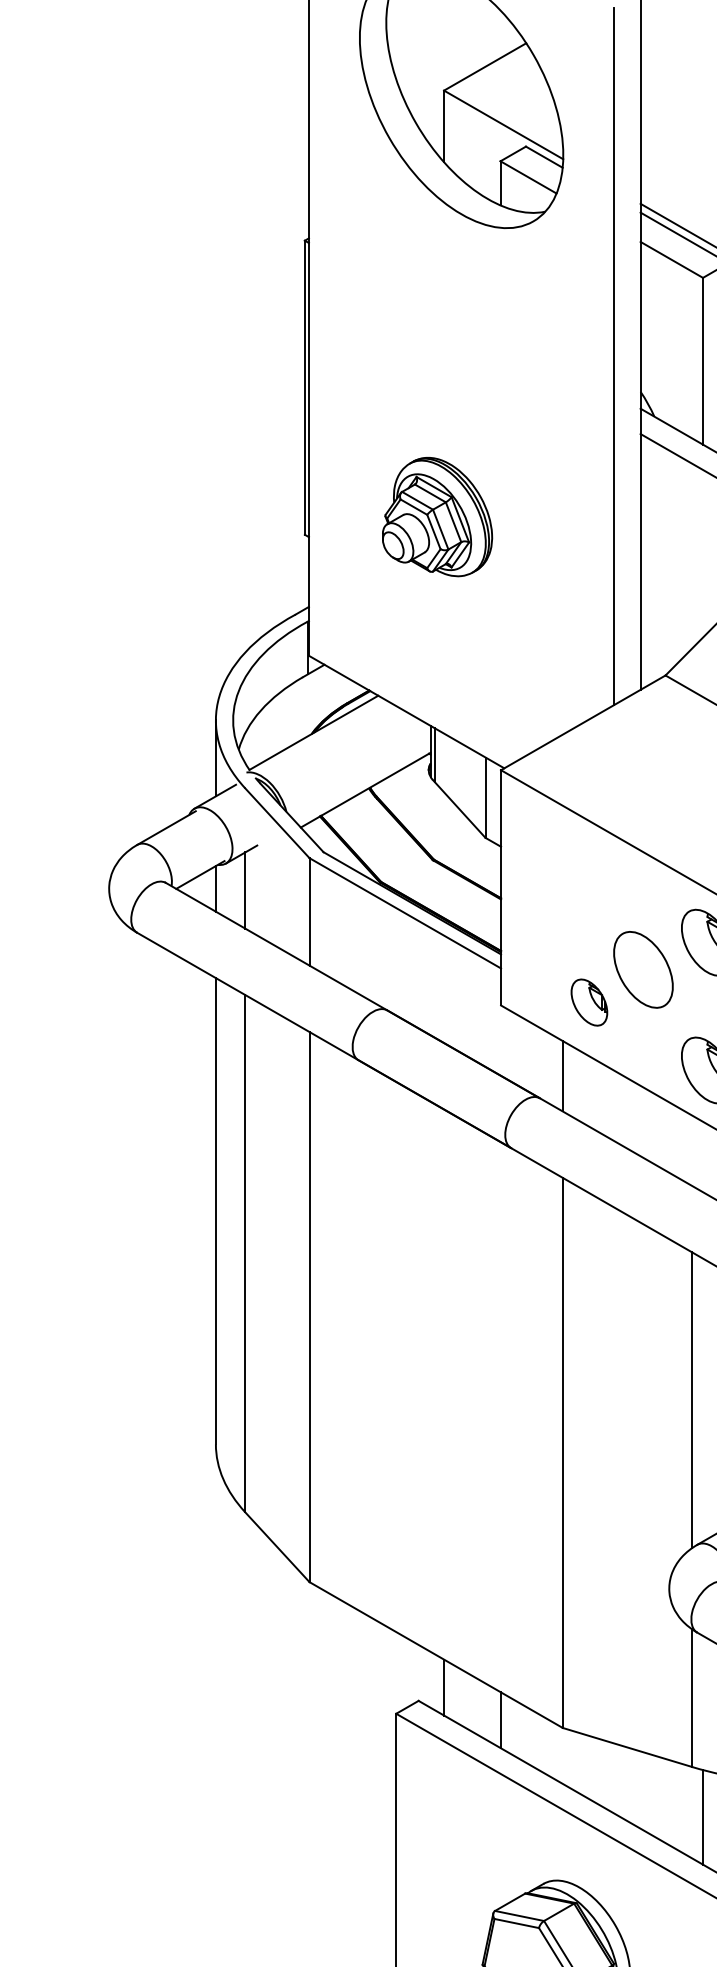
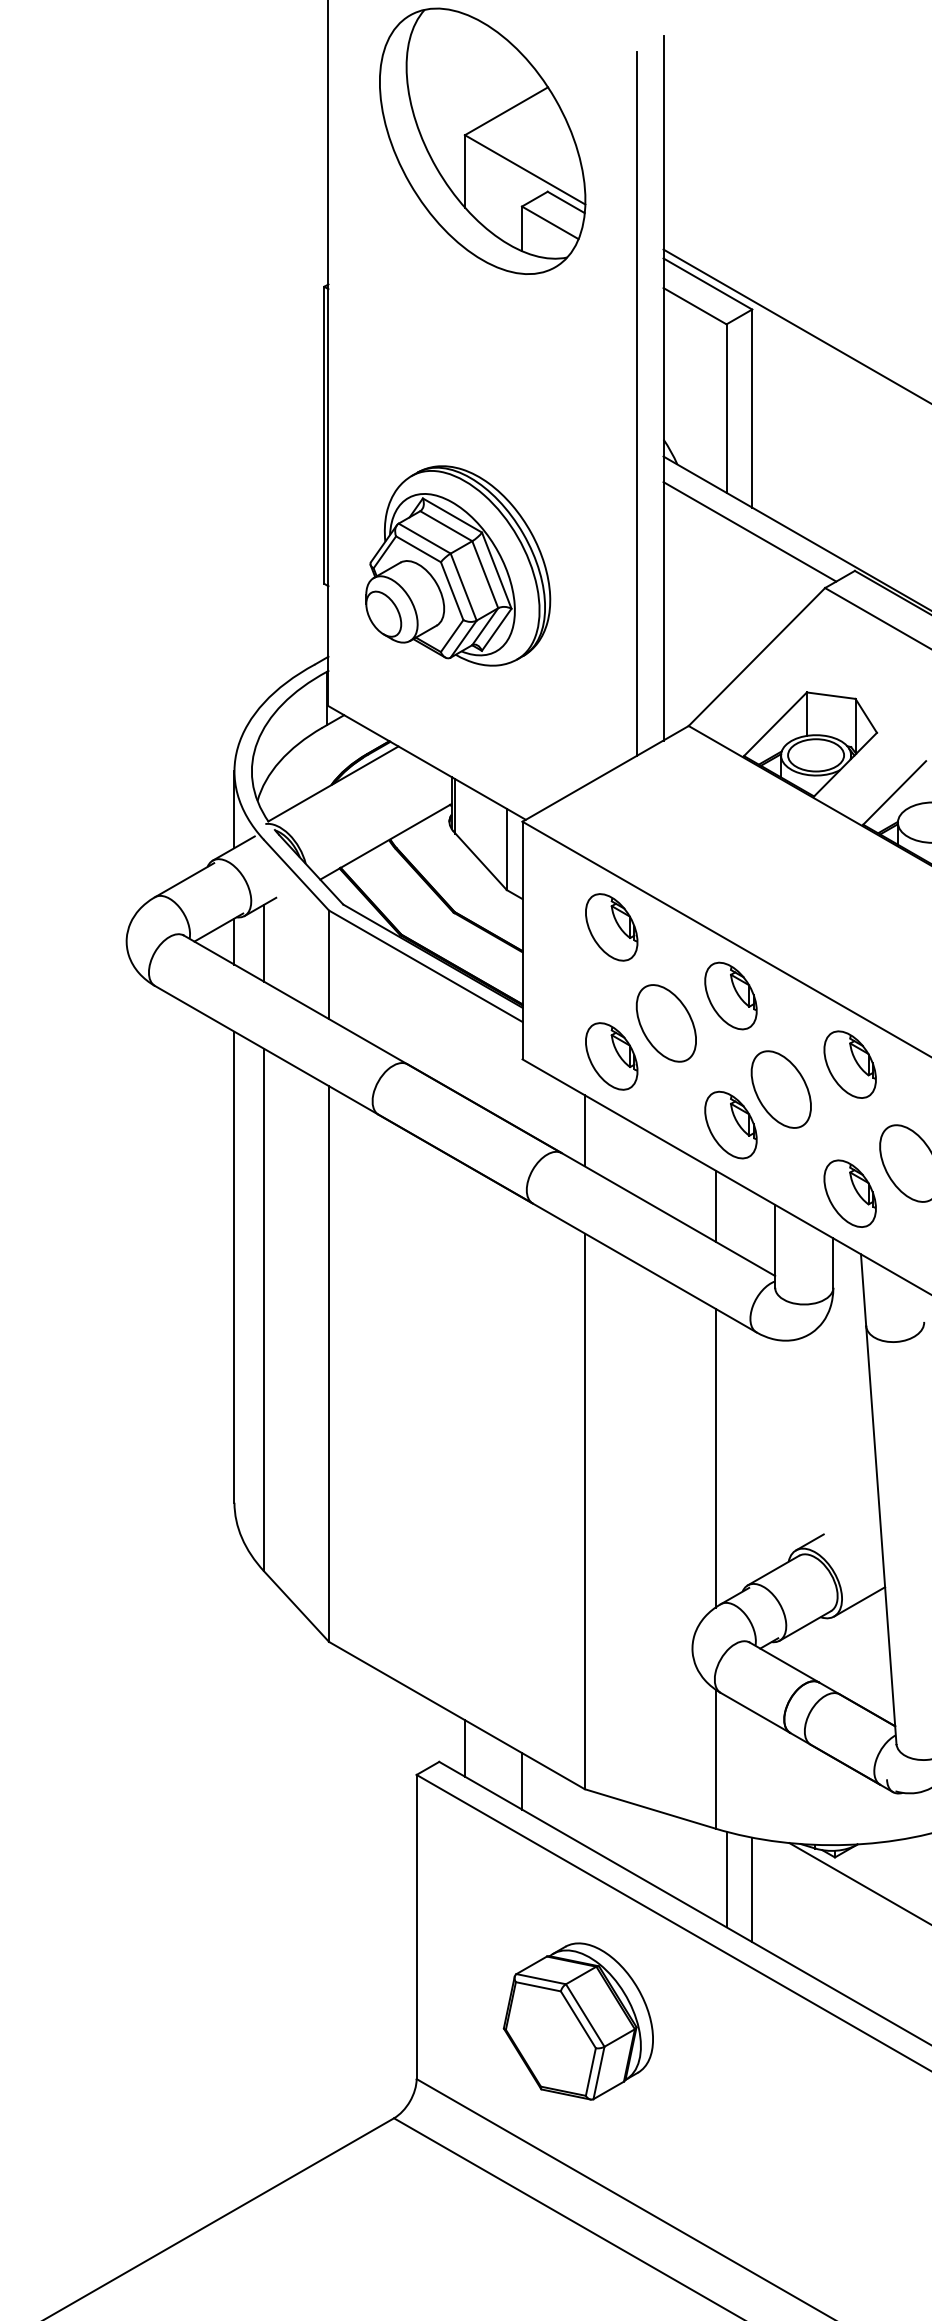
part: (437, 516) -> (458, 565), size x1.67
part: (589, 874) -> (611, 927), added
part: (589, 1002) -> (611, 1056), size x1.43
line: (692, 1150) -> (715, 1205), added

